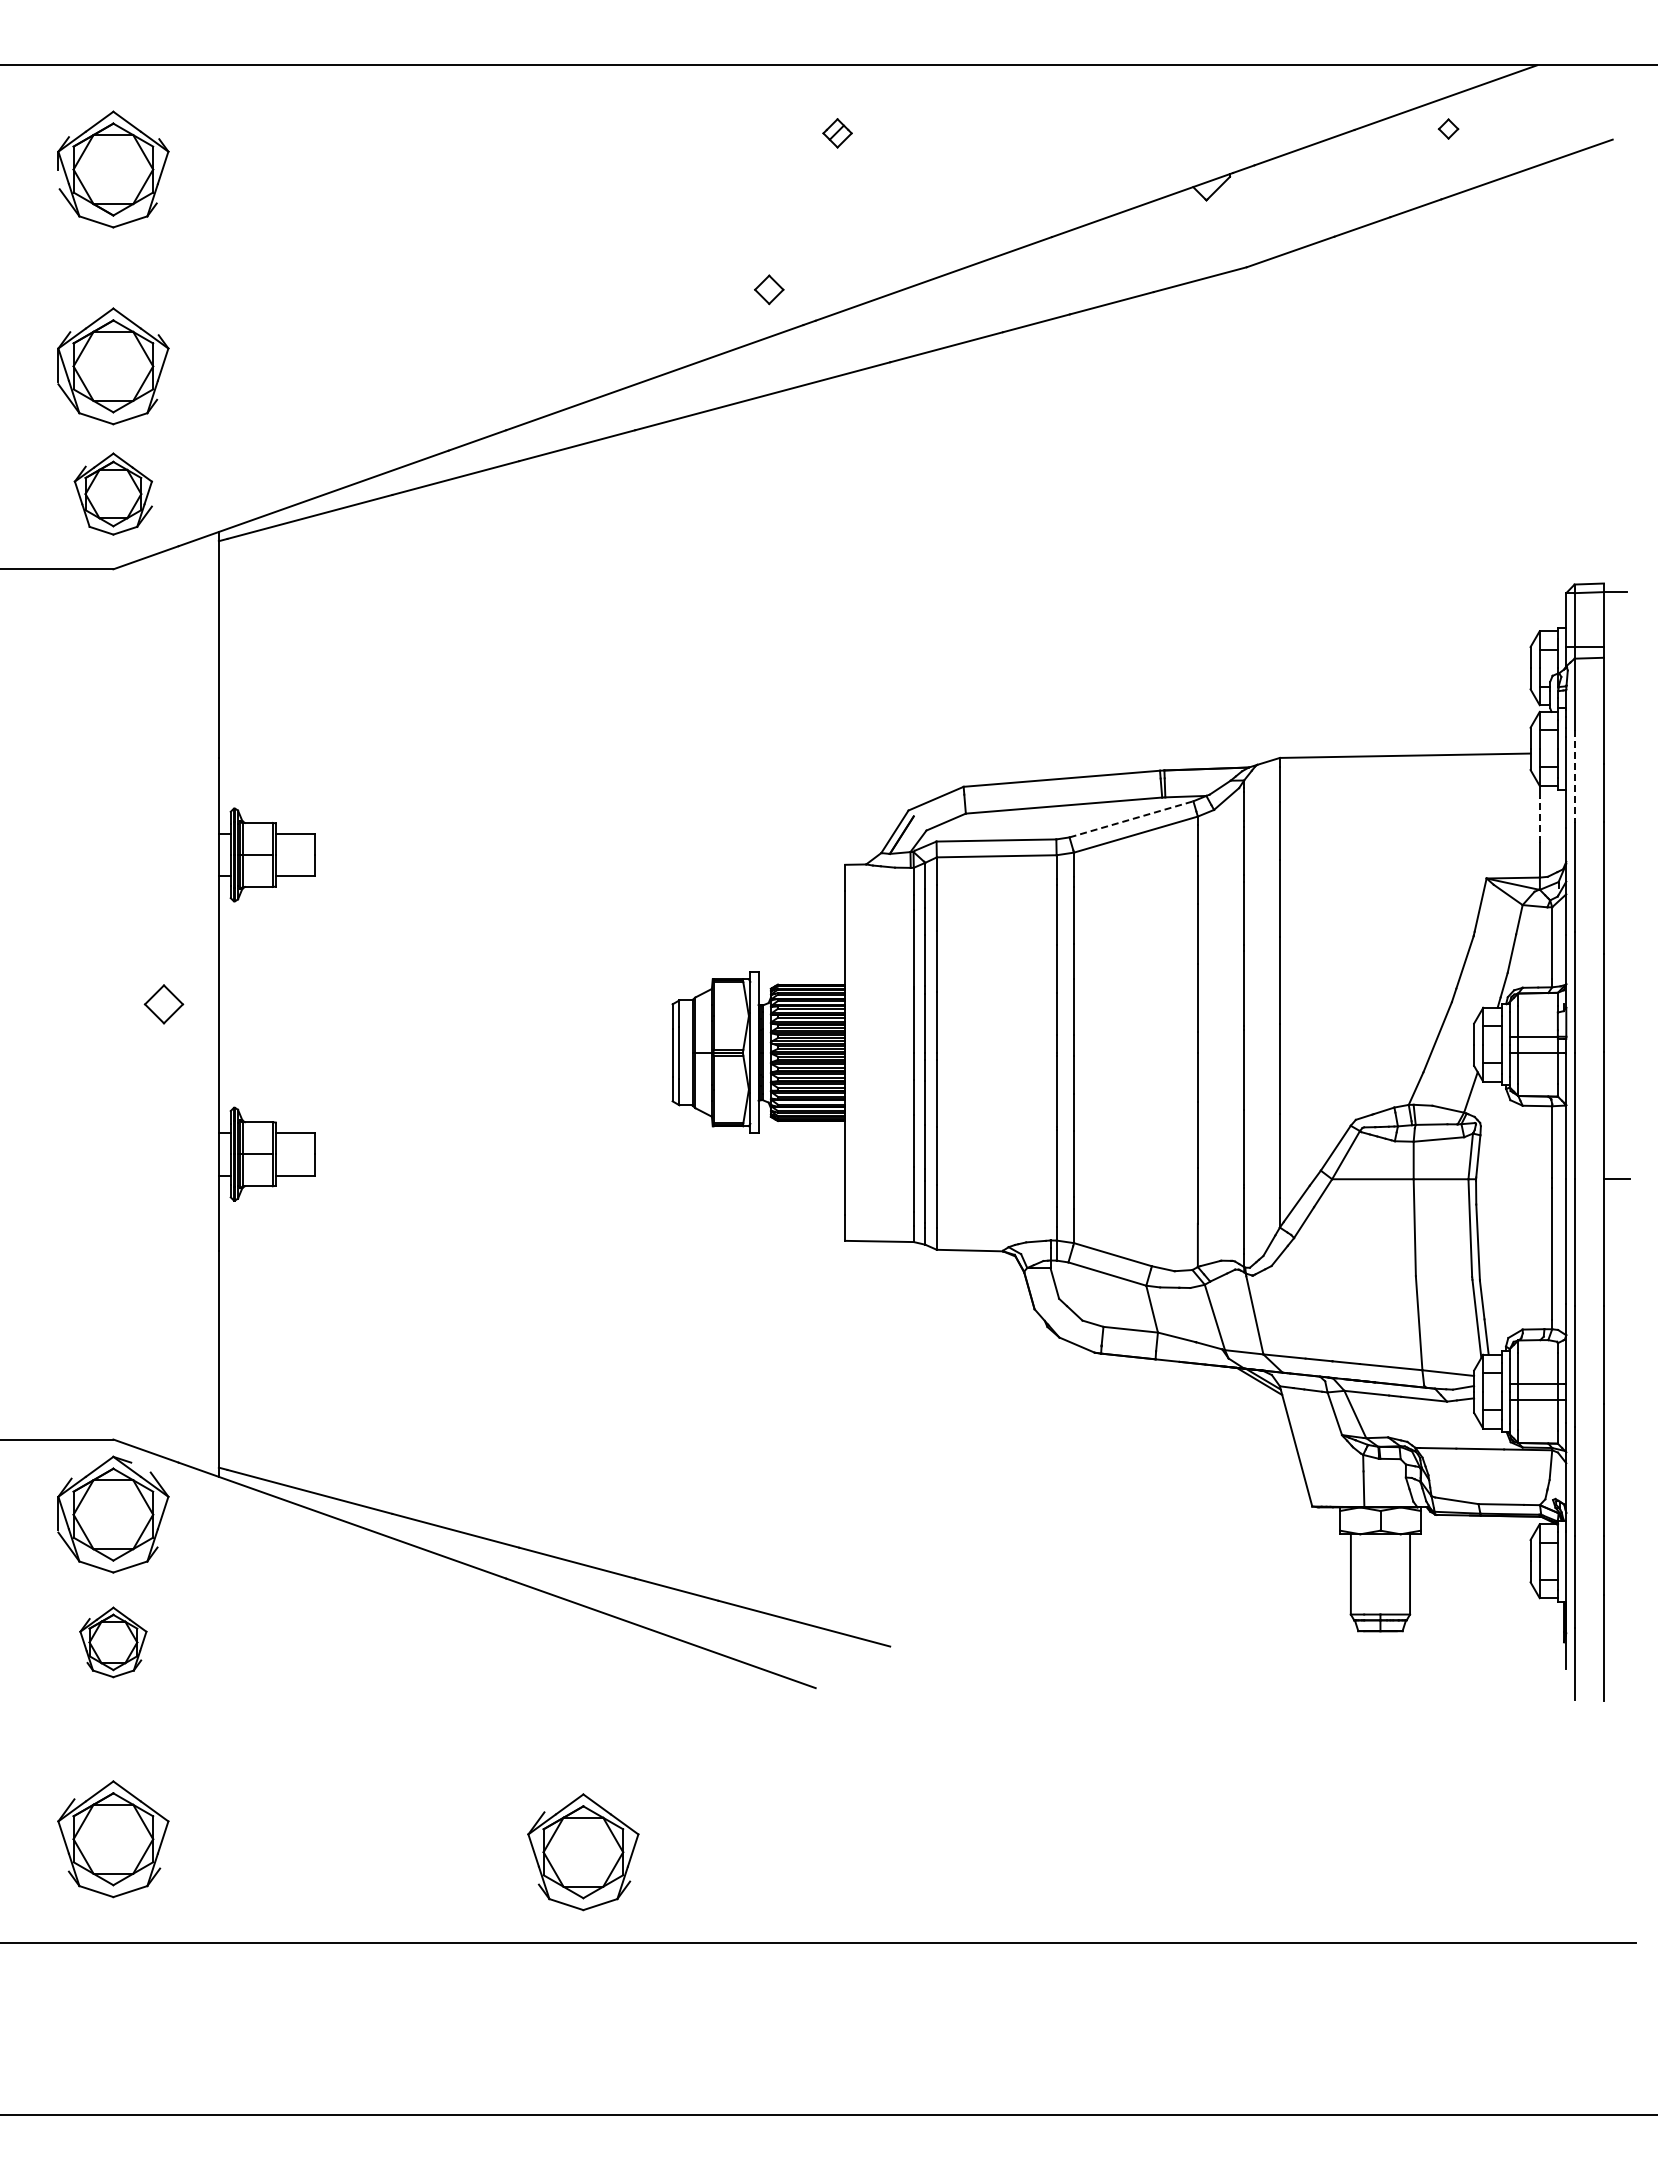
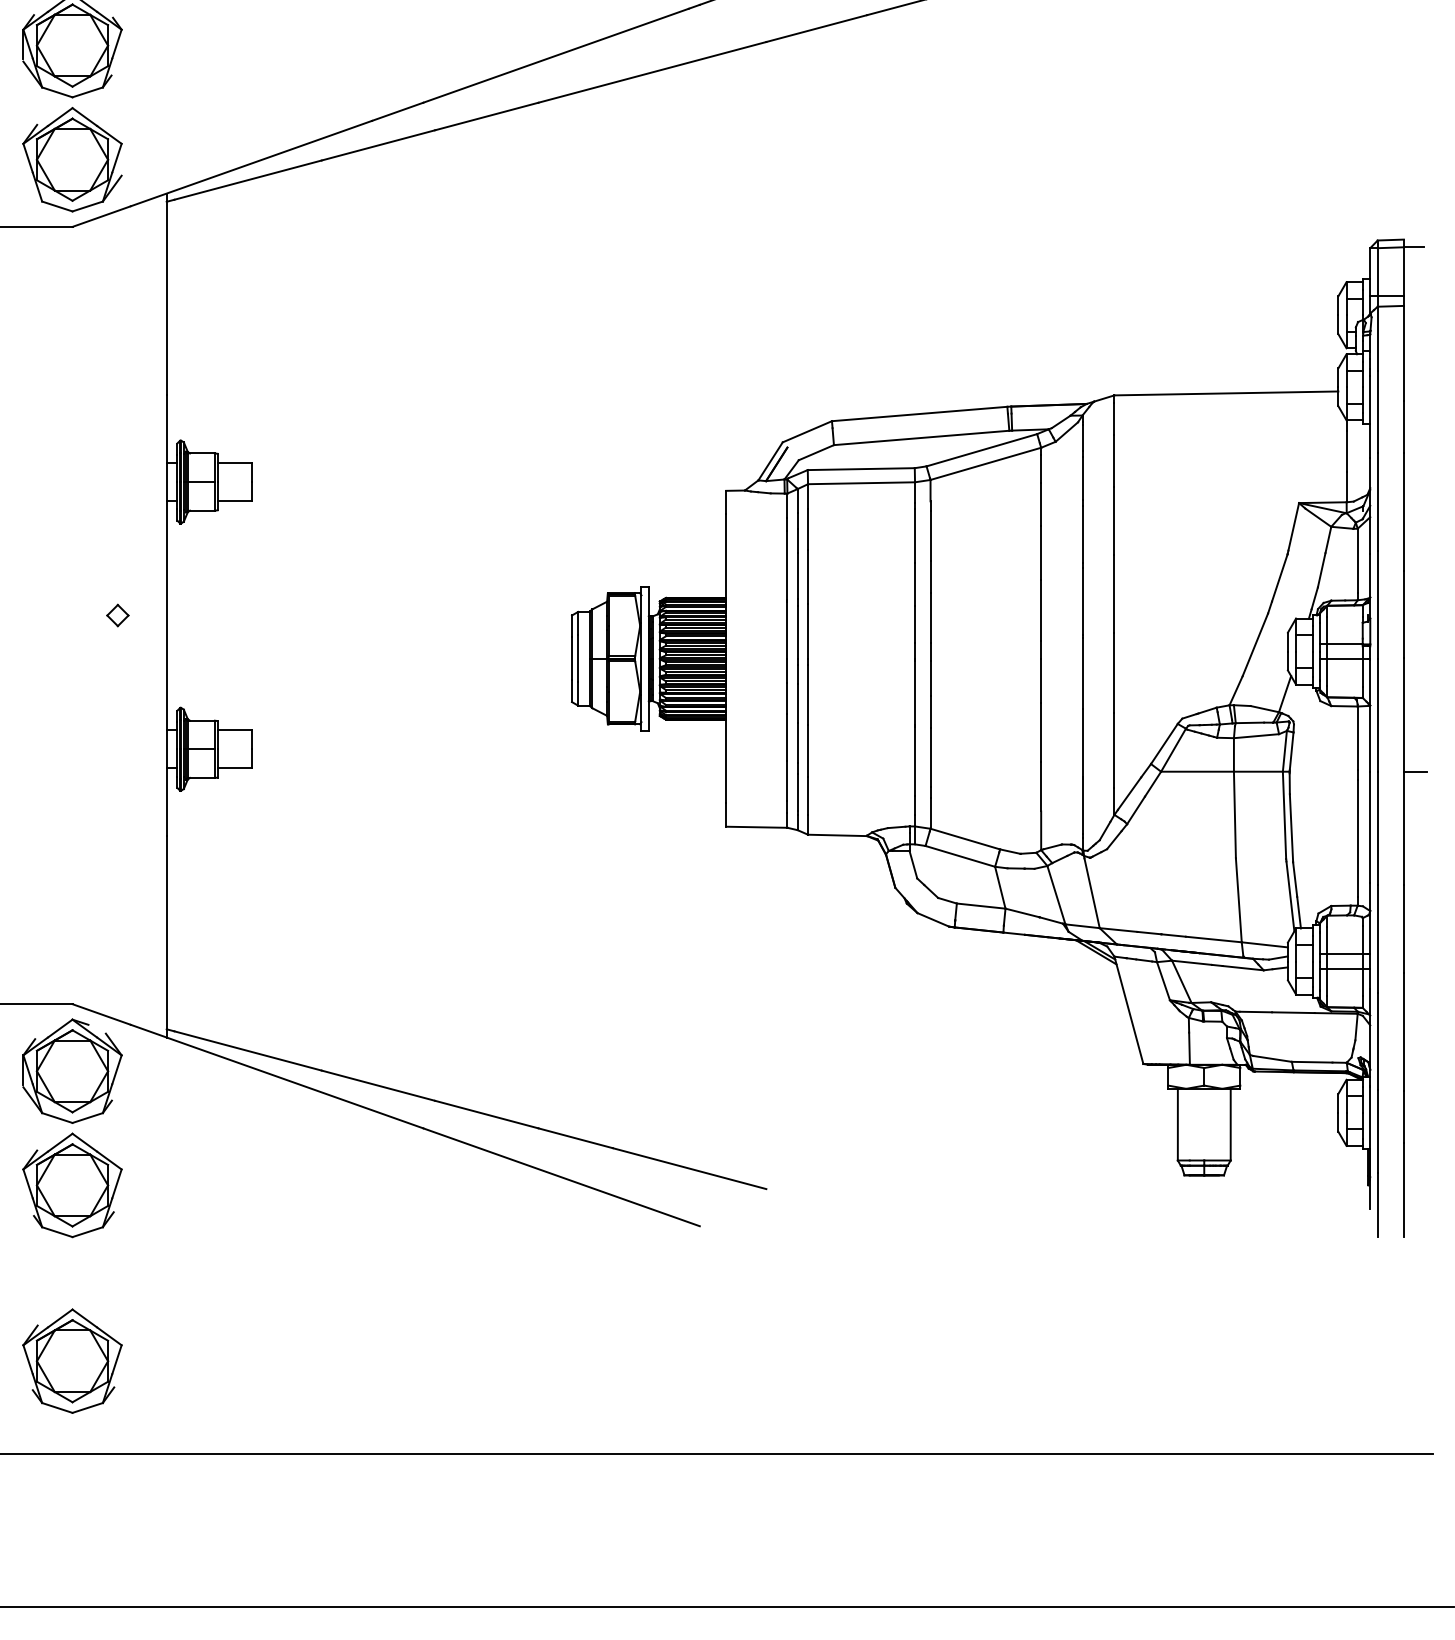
part: (113, 493) -> (72, 159), size x1.43
line: (1574, 776) -> (1377, 411), dashed -> solid
line: (1131, 819) -> (981, 450), dashed -> solid
line: (1539, 820) -> (1346, 451), dashed -> solid
part: (164, 1004) -> (118, 615), size x0.62
part: (113, 1642) -> (72, 1185), size x1.67
part: (583, 1852) -> (492, 1373), removed

